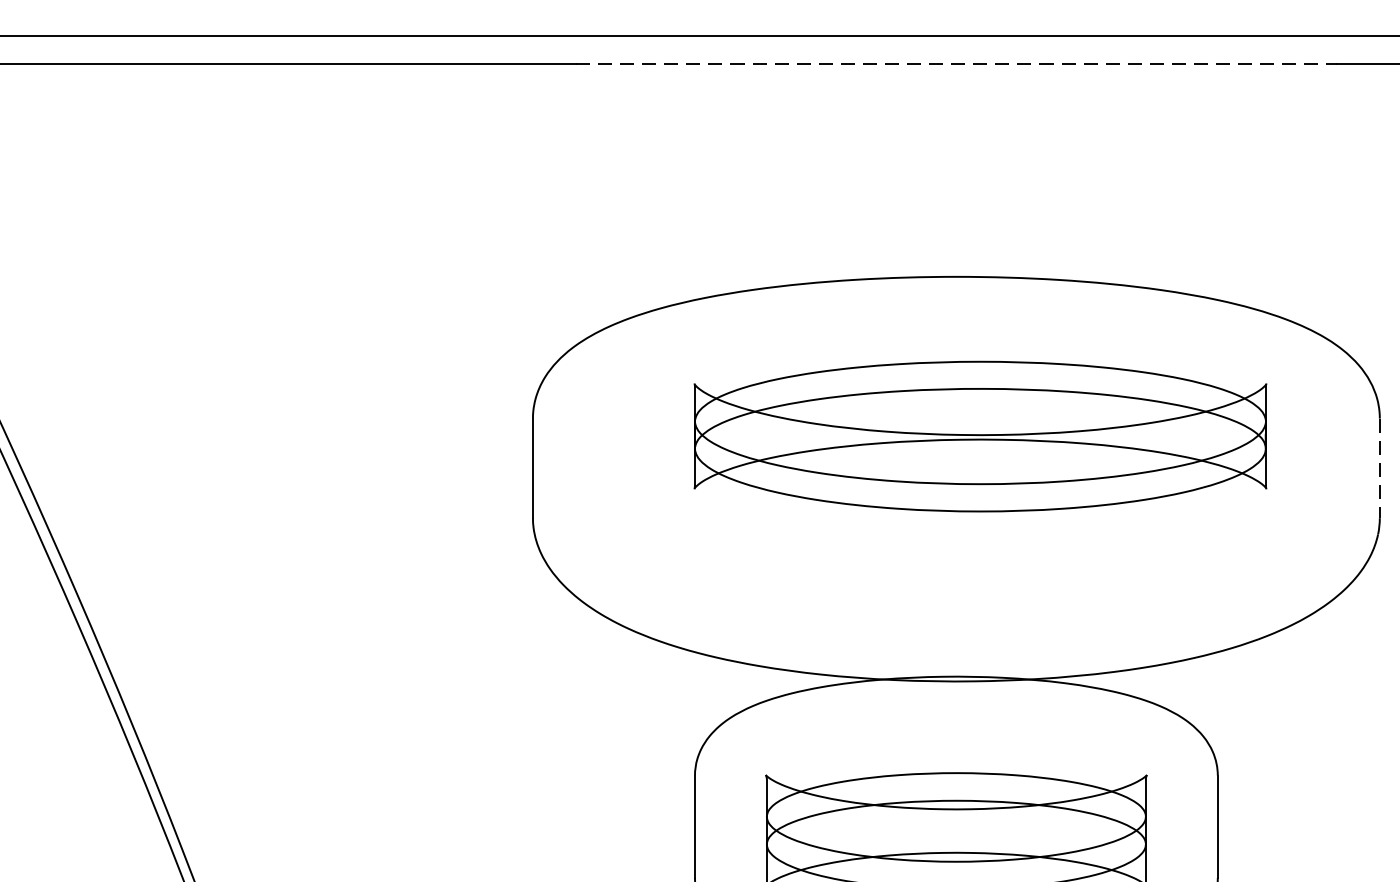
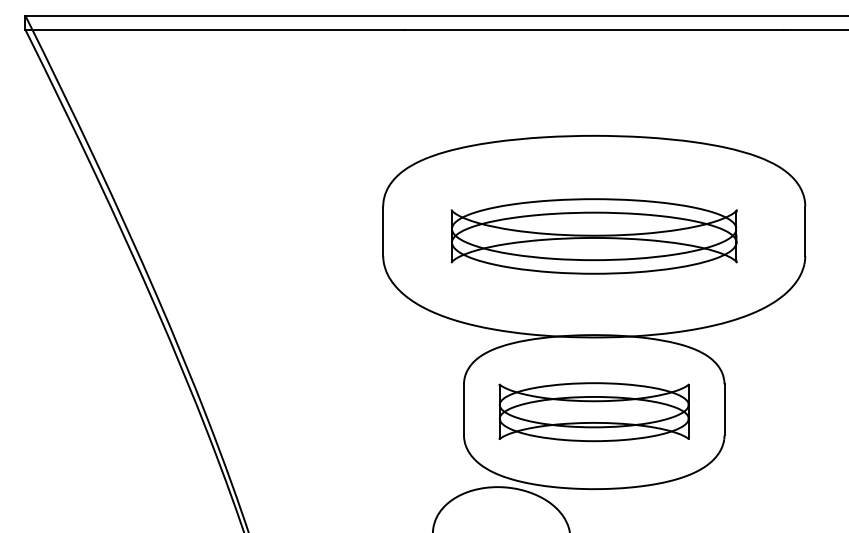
line: (956, 63) -> (594, 29), dashed -> solid
part: (978, 436) -> (593, 236), moved
line: (1380, 468) -> (805, 231), dashed -> solid

